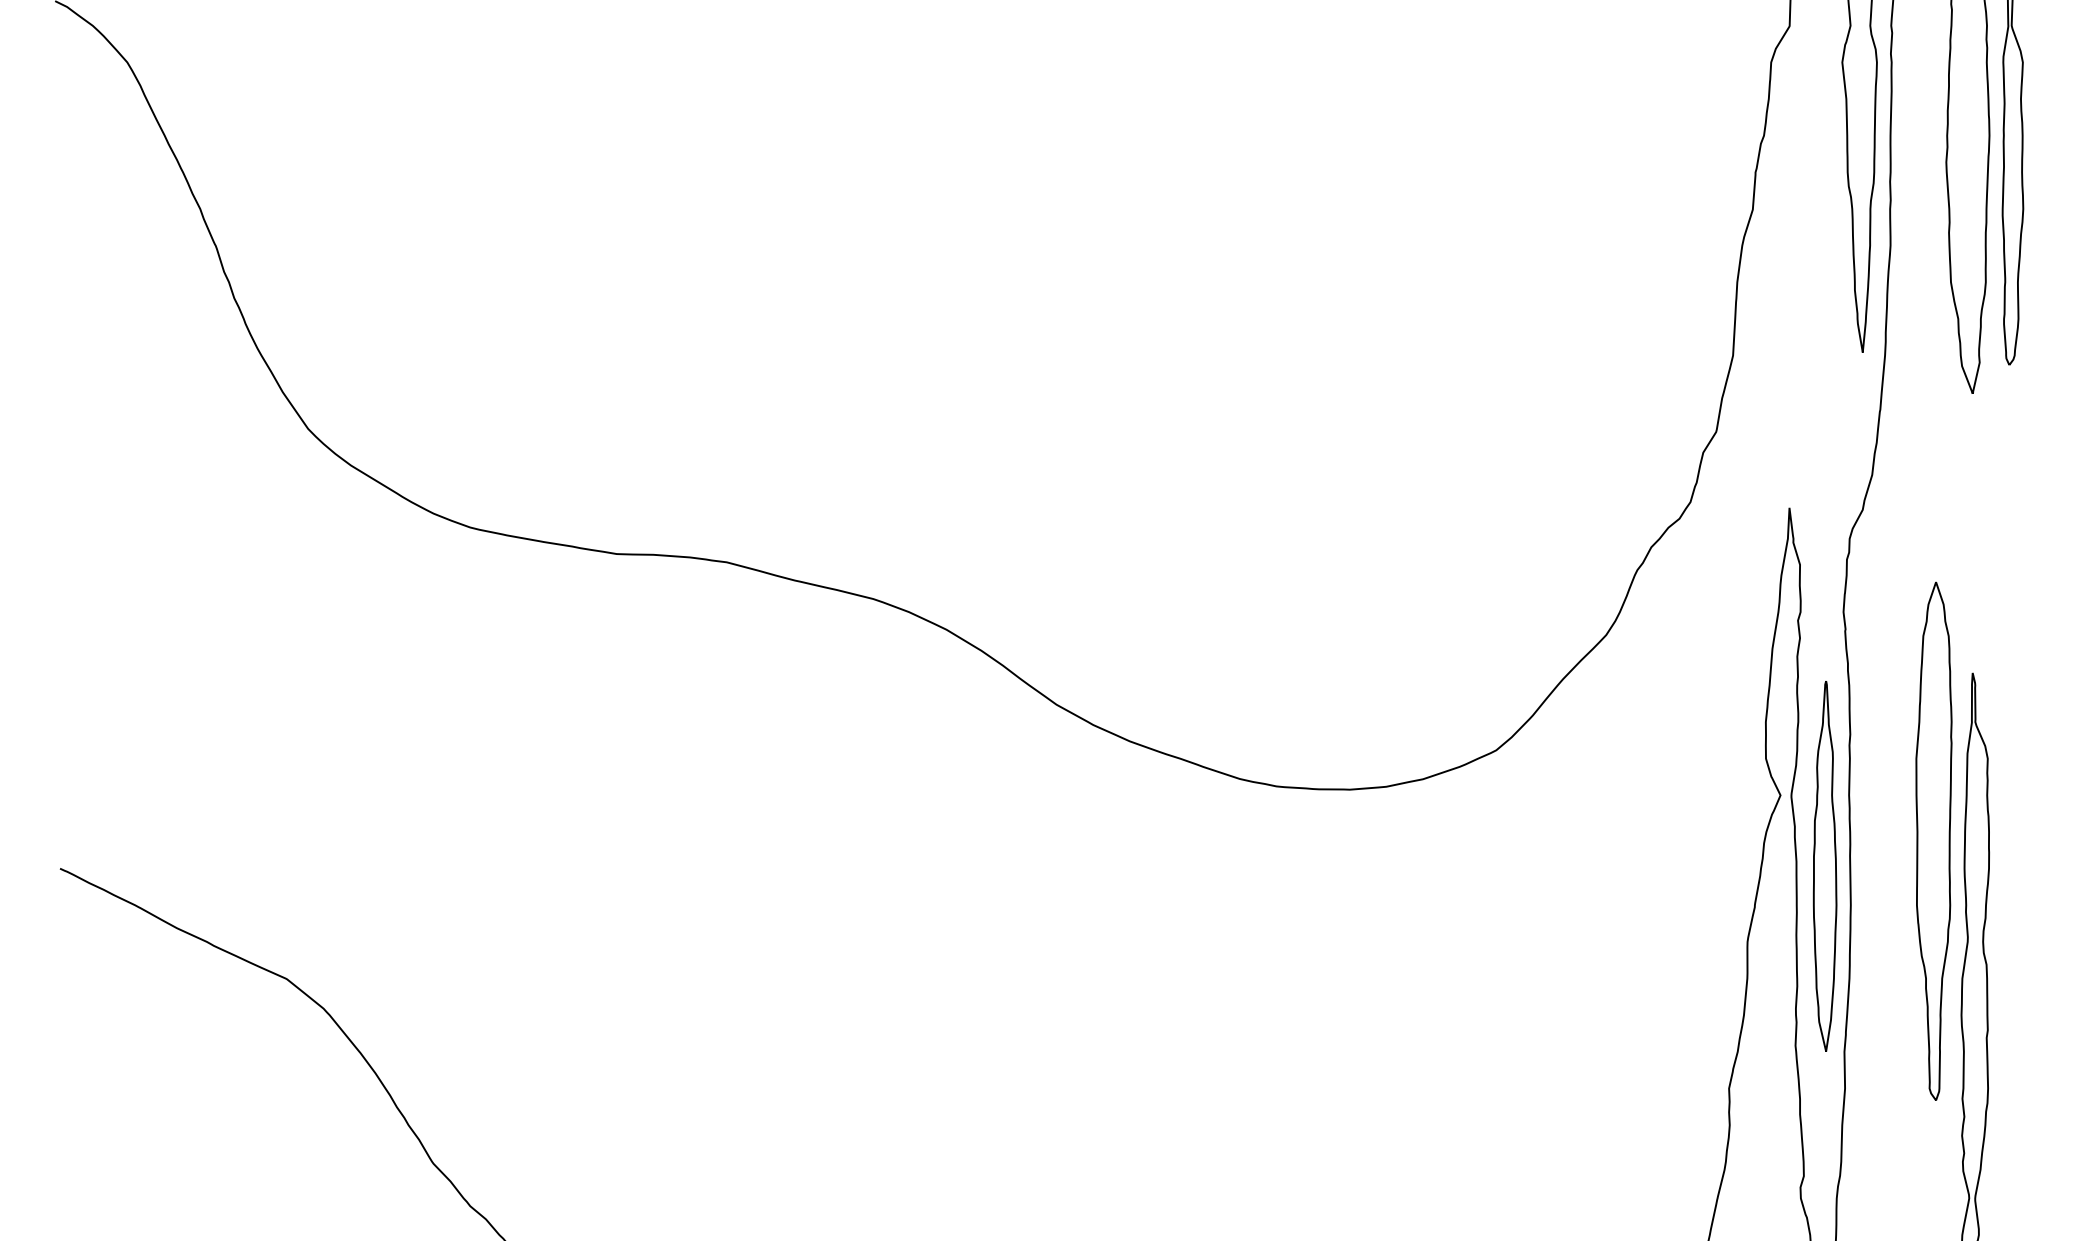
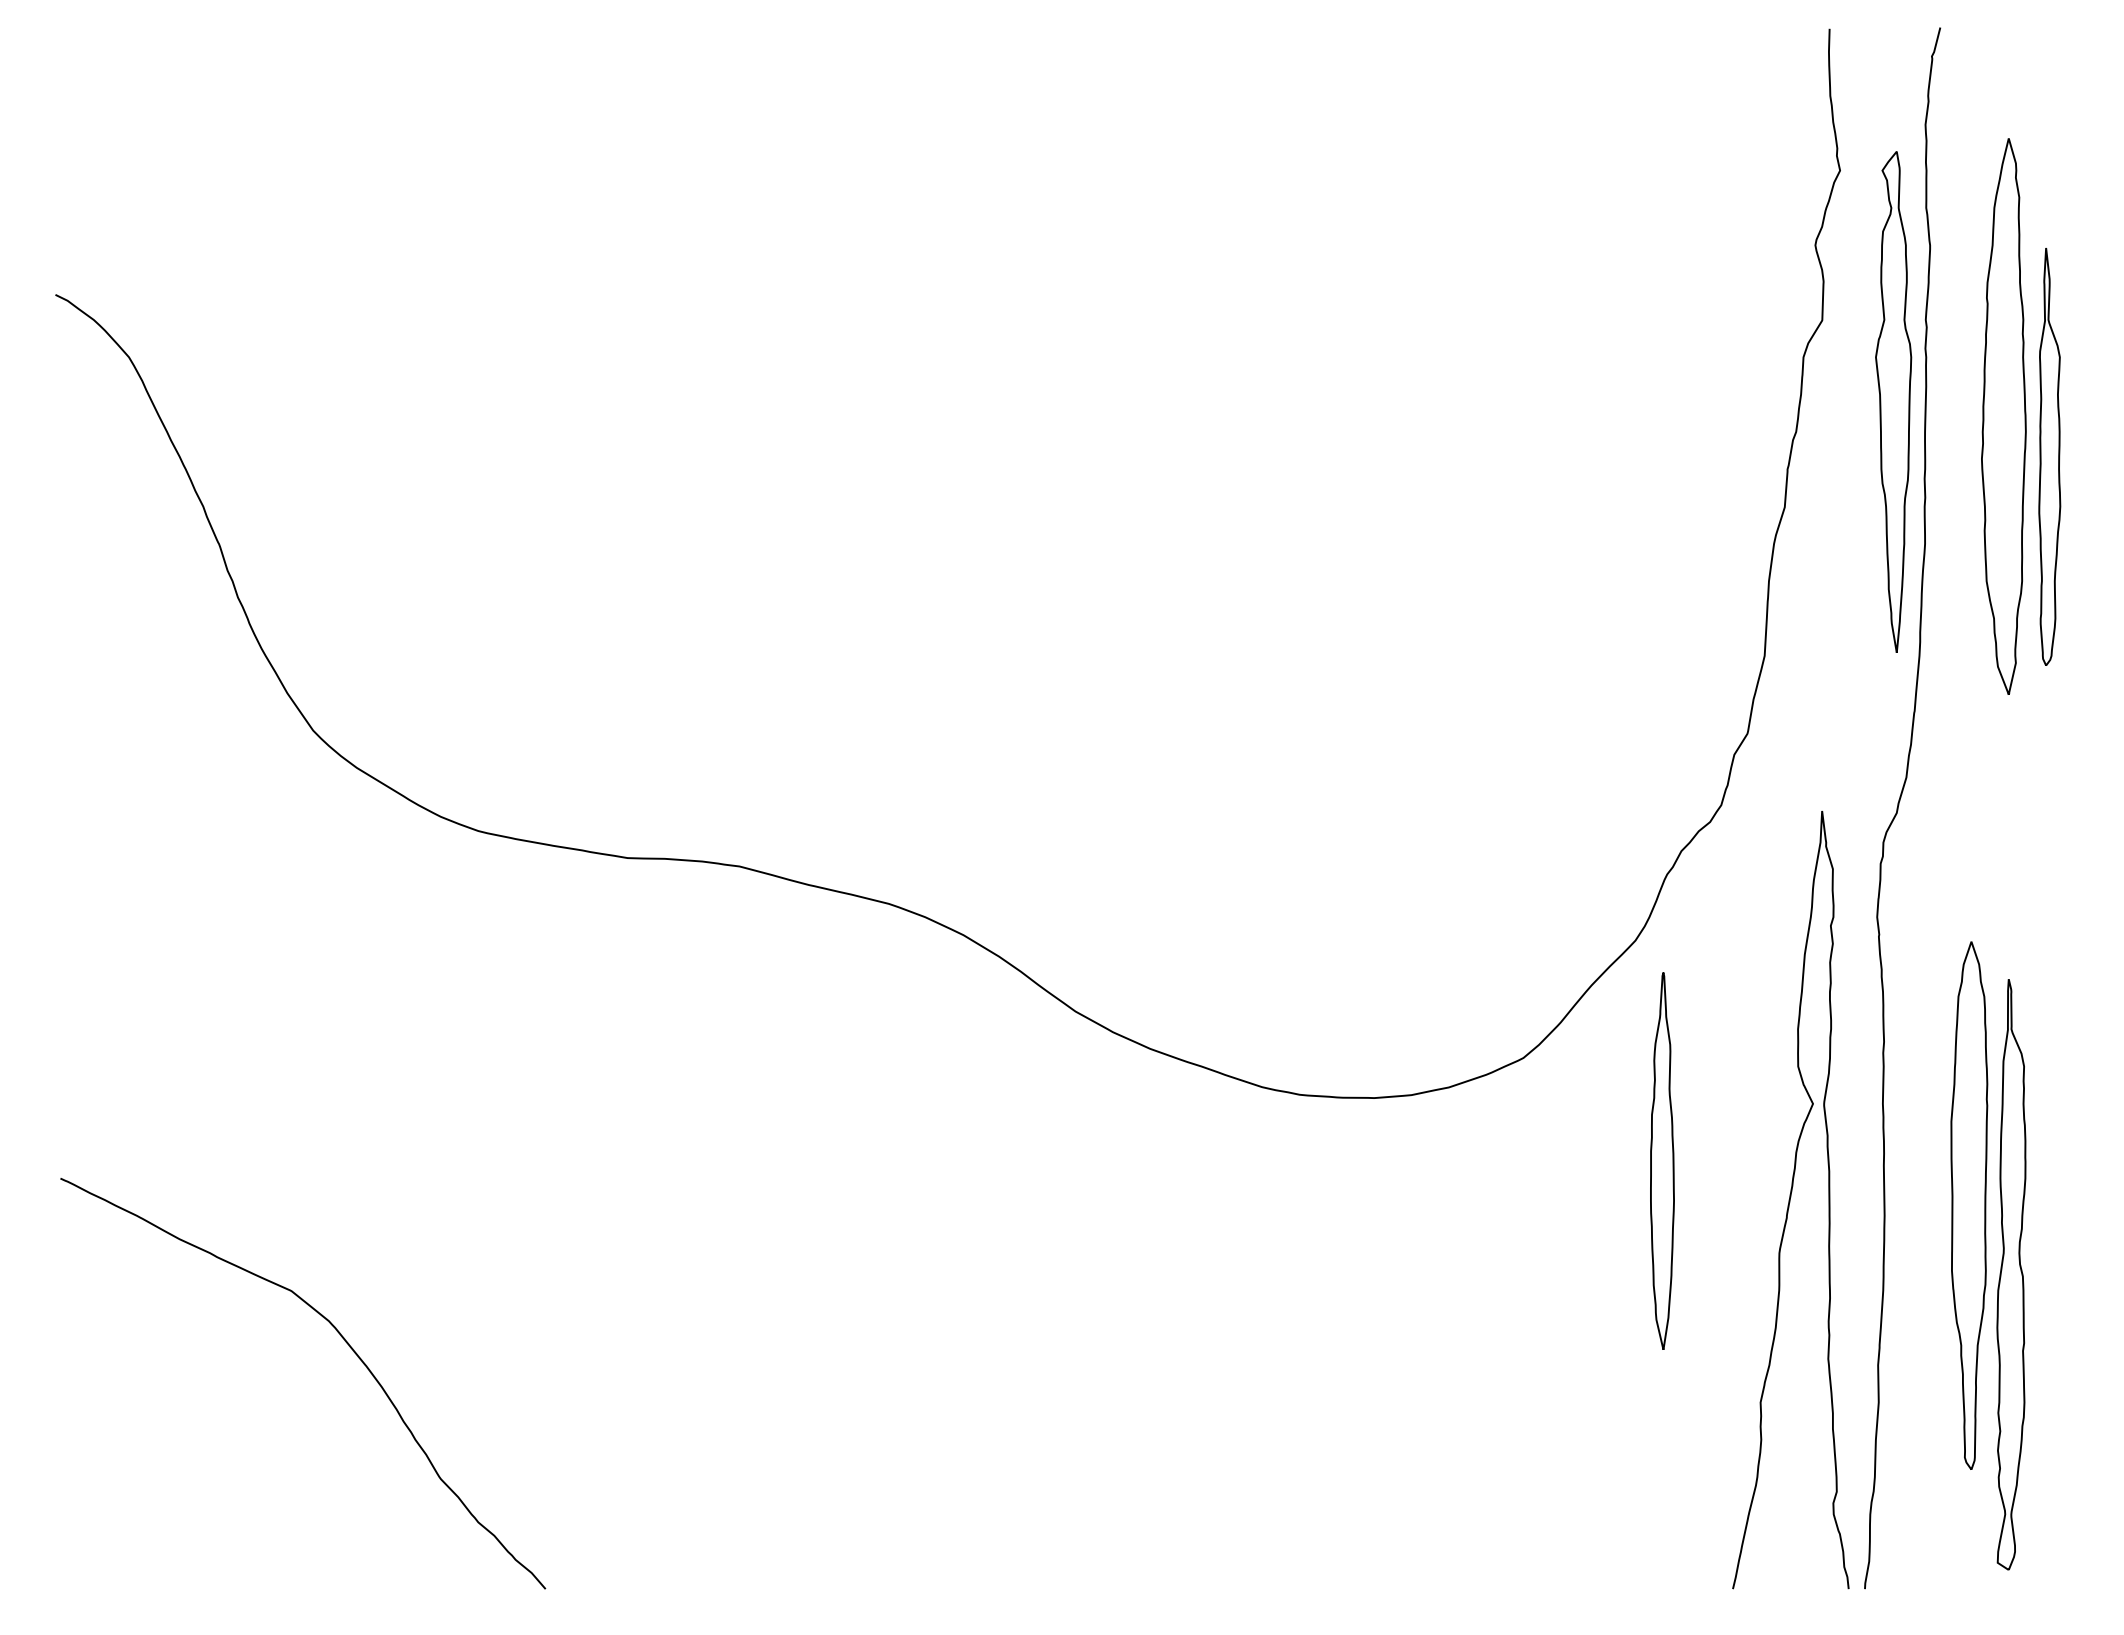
part: (1934, 841) -> (1969, 1205), moved
part: (1825, 865) -> (1662, 1160), moved

